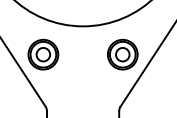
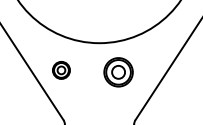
part: (43, 54) -> (61, 70), size x0.6
part: (122, 54) -> (118, 72), moved

